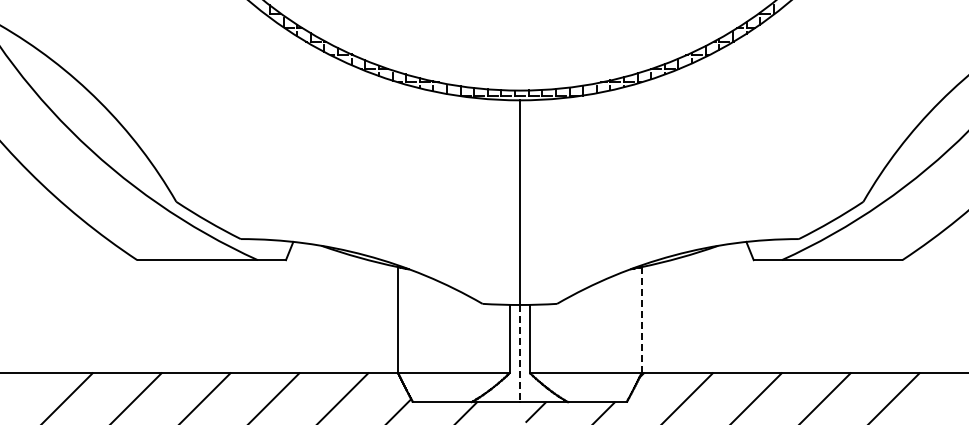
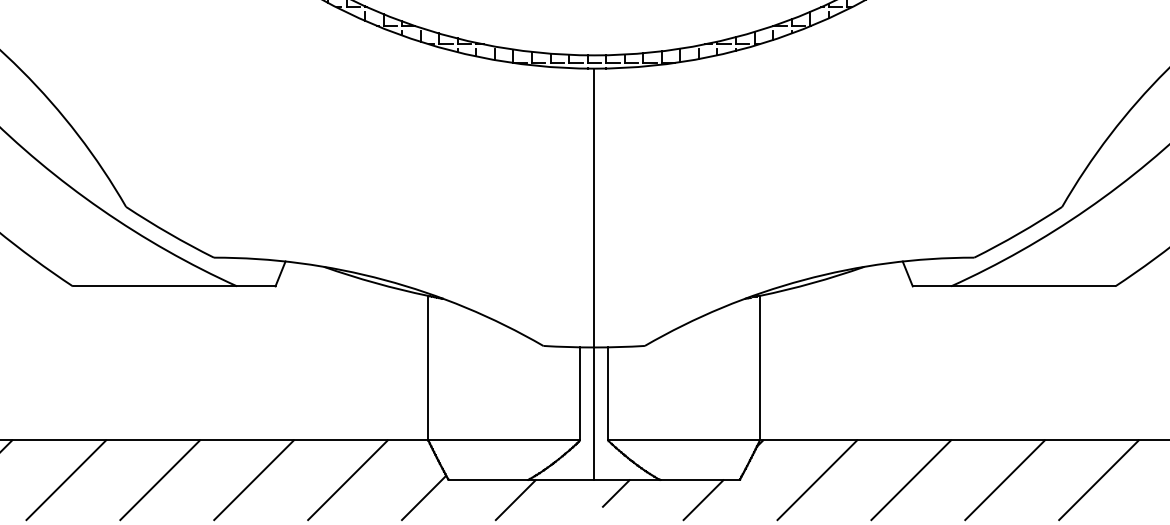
line: (641, 319) -> (759, 367), dashed -> solid
line: (519, 353) -> (593, 413), dashed -> solid

